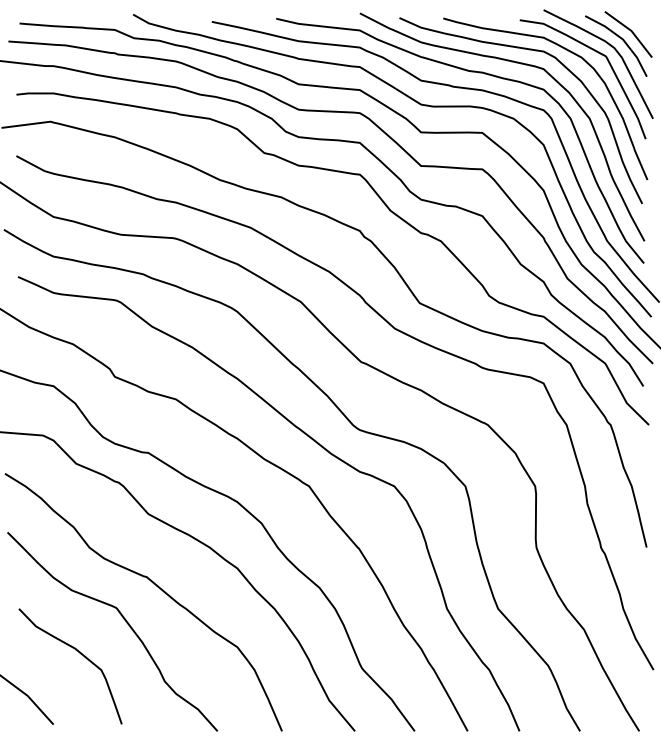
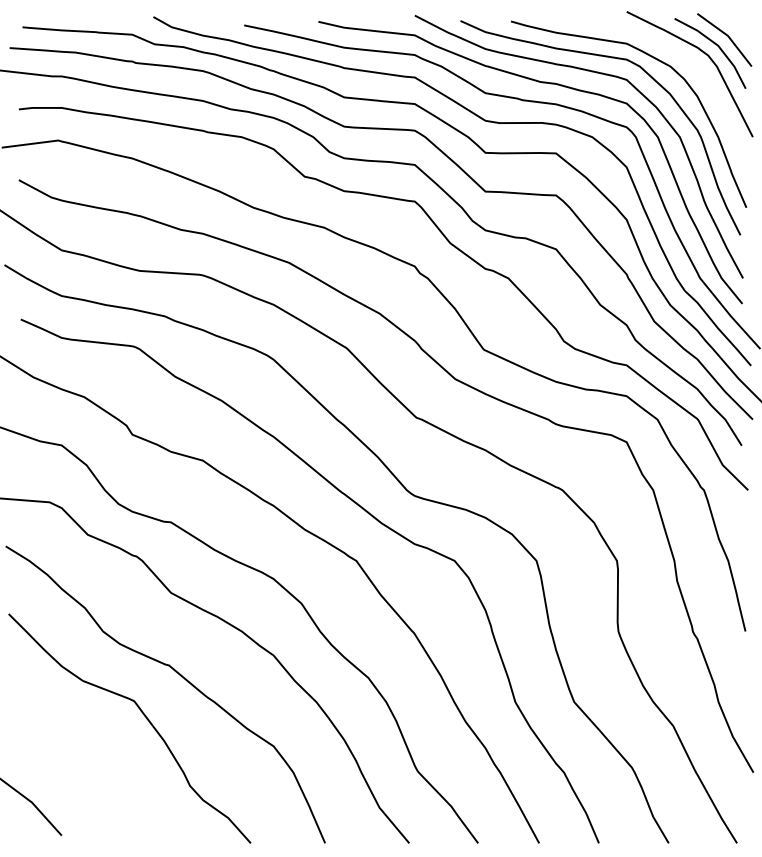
curve: (596, 52) -> (687, 60), removed
curve: (80, 654) -> (92, 754), removed

